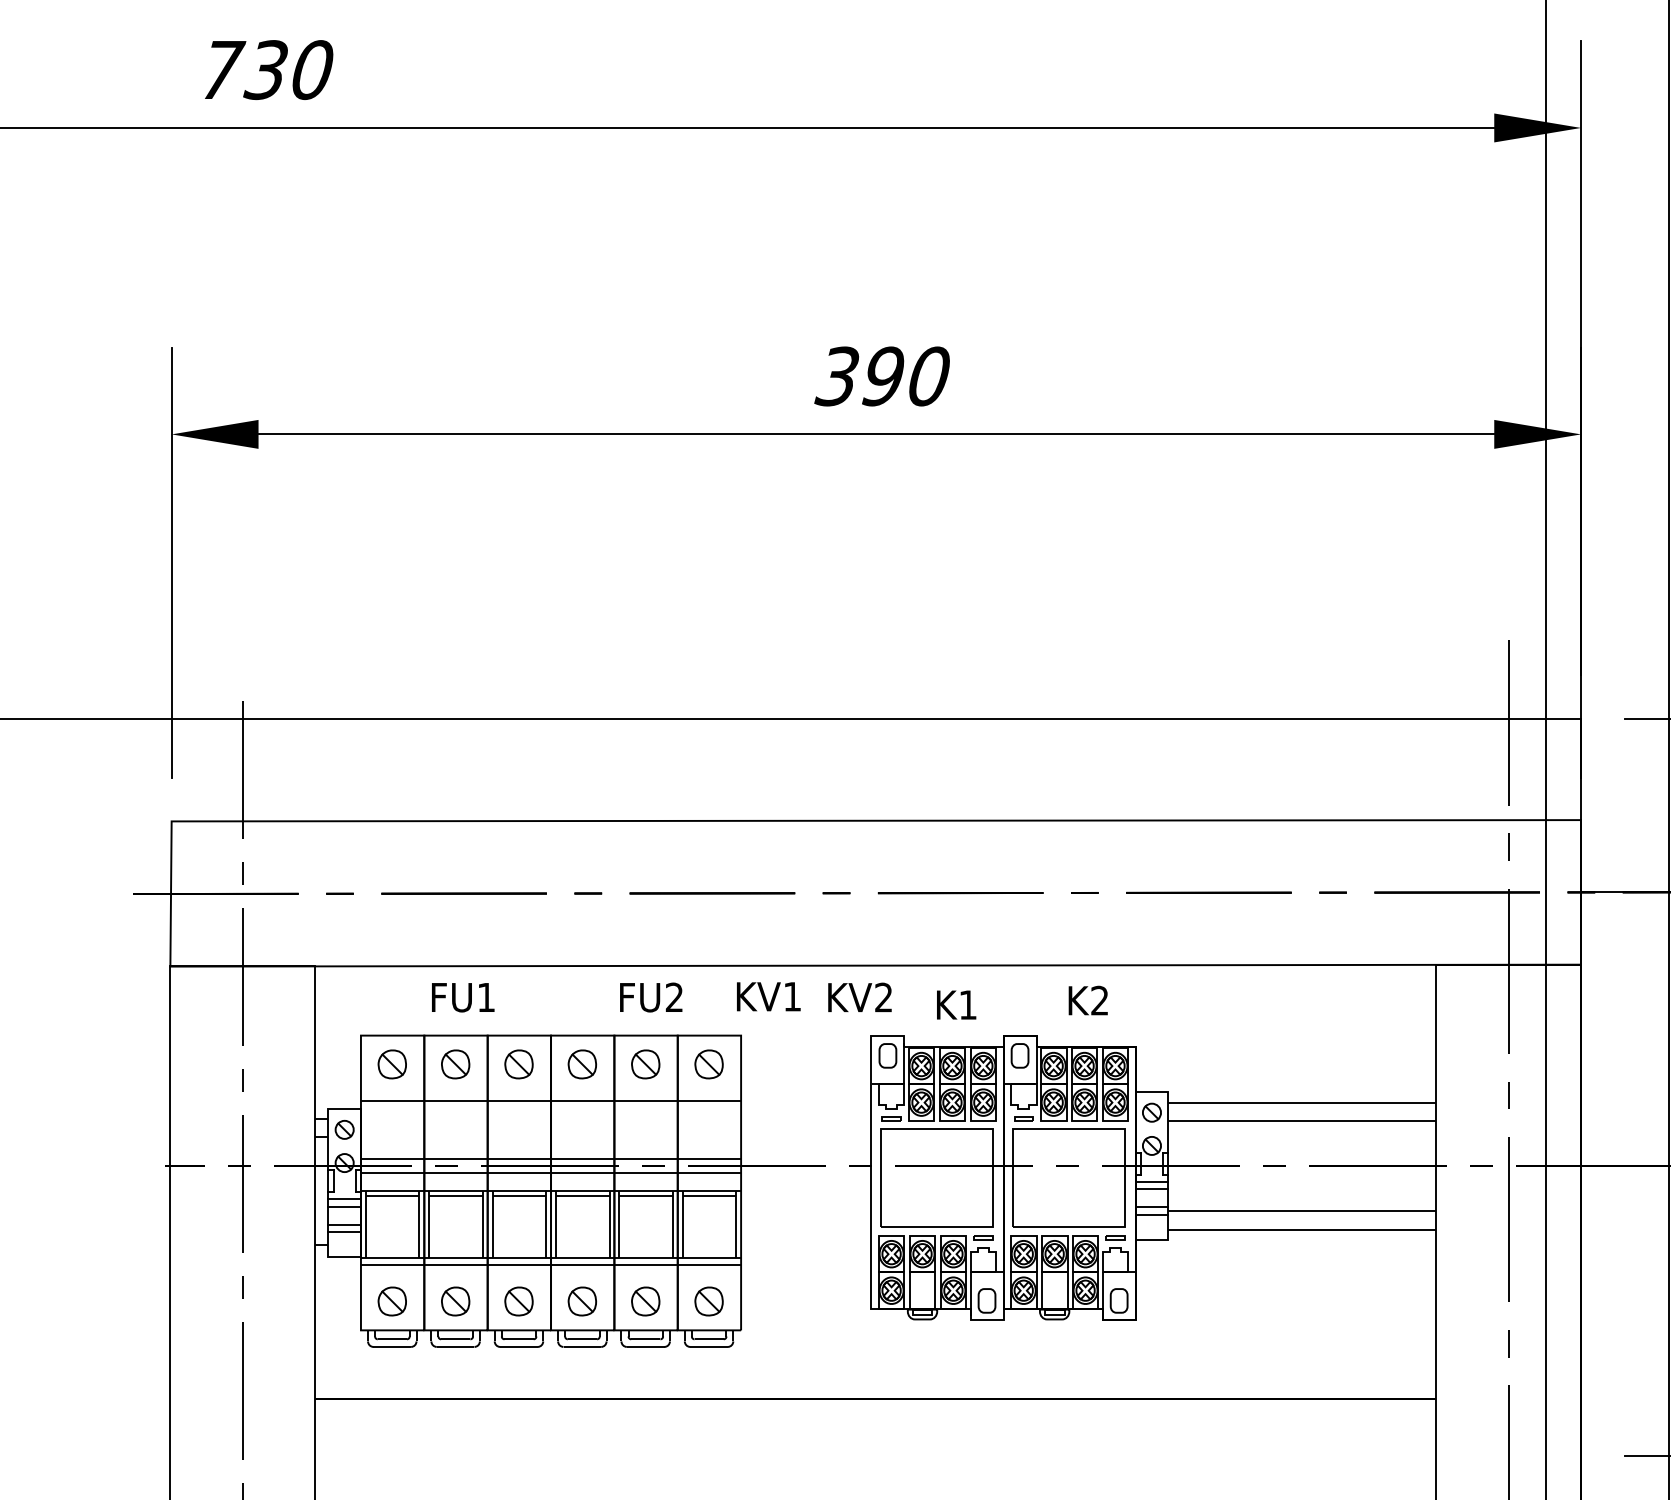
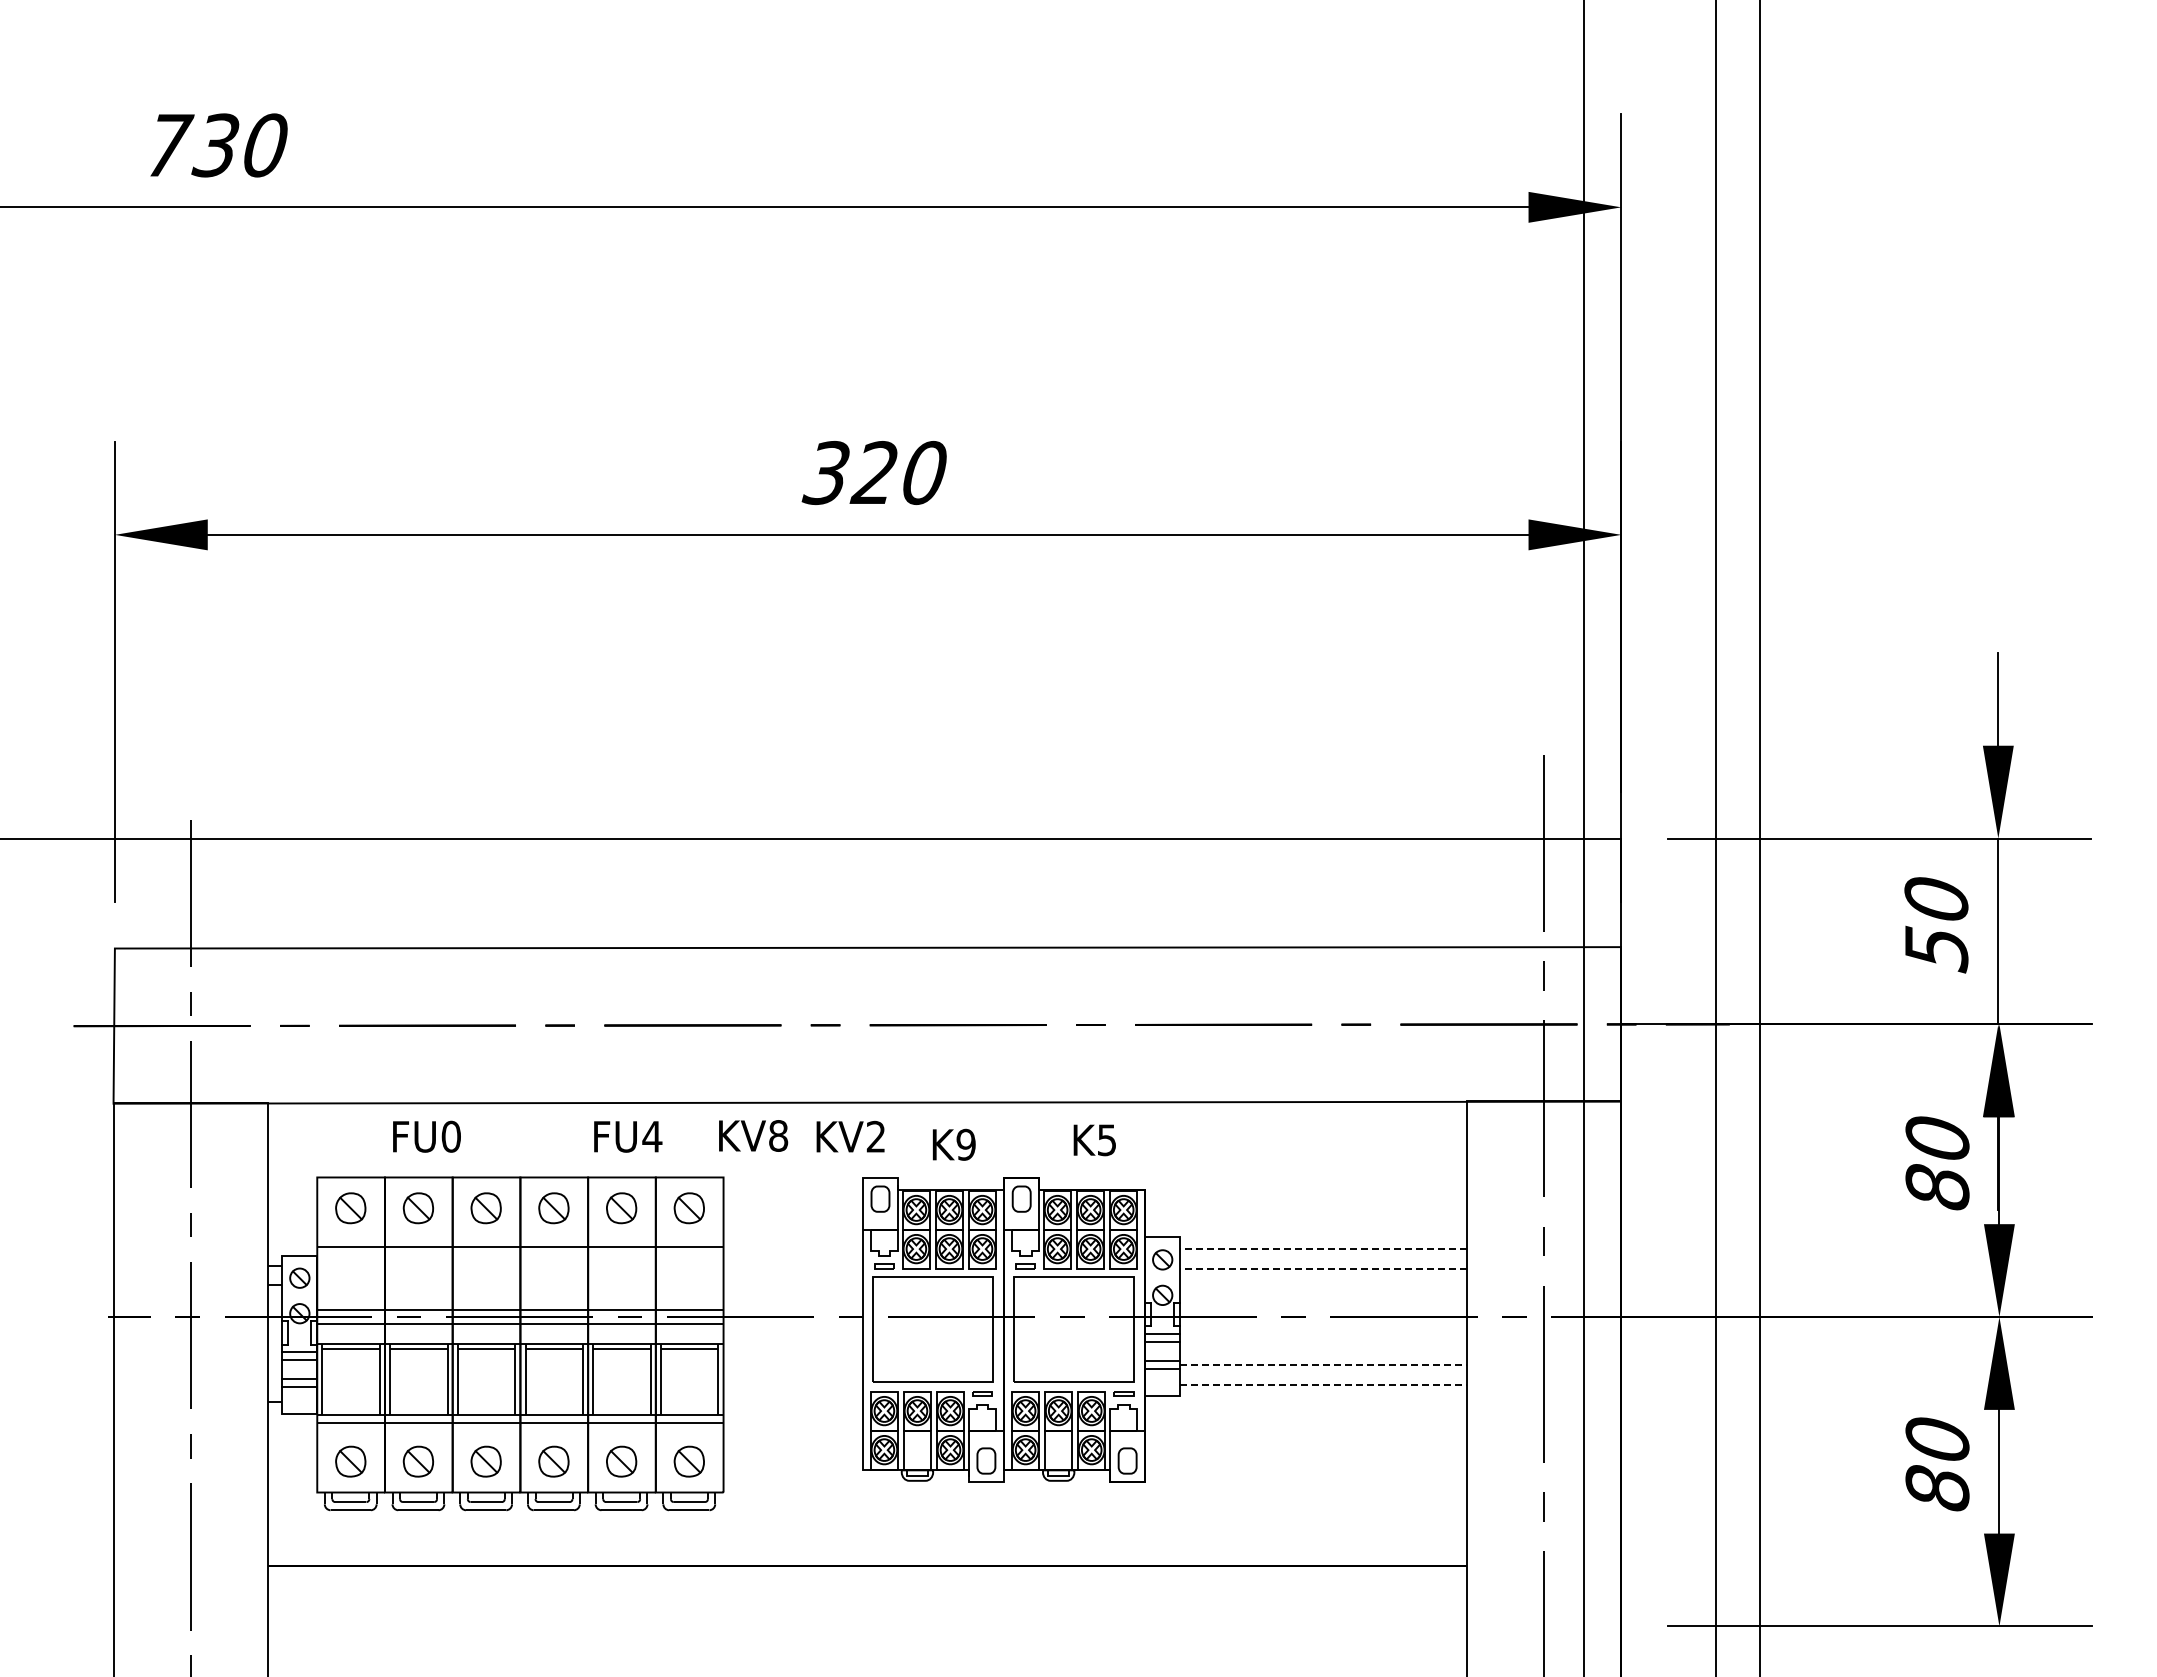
text: (881, 376) -> (873, 473), 390 -> 320
text: (792, 996) -> (778, 1135), KV1 -> KV8
text: (485, 997) -> (450, 1136), FU1 -> FU0
text: (674, 997) -> (652, 1136), FU2 -> FU4
text: (1099, 1001) -> (1106, 1140), K2 -> K5
text: (967, 1004) -> (965, 1144), K1 -> K9
line: (1301, 1103) -> (1322, 1249), solid -> dashed
line: (1301, 1120) -> (1322, 1268), solid -> dashed
line: (1302, 1211) -> (1323, 1365), solid -> dashed
line: (1302, 1229) -> (1323, 1384), solid -> dashed

